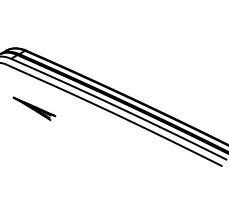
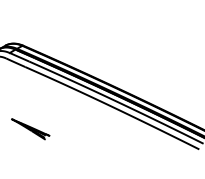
part: (34, 108) -> (30, 128), moved

